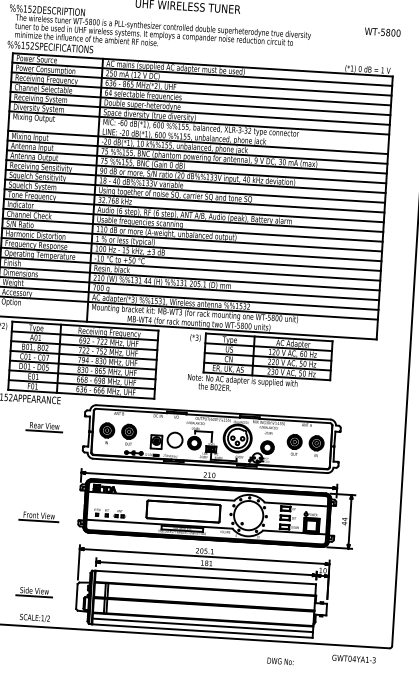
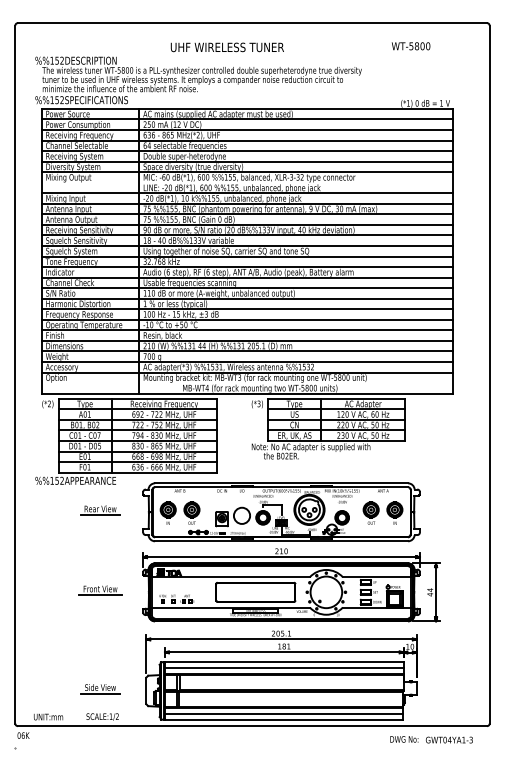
text: (382, 32) -> (410, 46), moved
part: (39, 516) -> (100, 590), moved
line: (205, 583) -> (284, 668), added
text: (280, 661) -> (404, 739), moved

